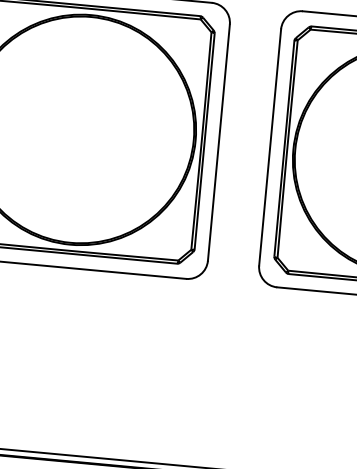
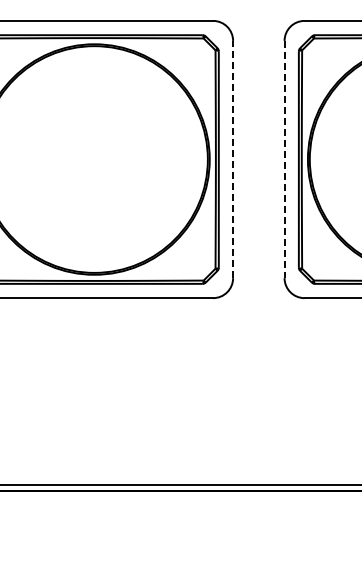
line: (219, 142) -> (233, 159), solid -> dashed
line: (270, 147) -> (284, 159), solid -> dashed

